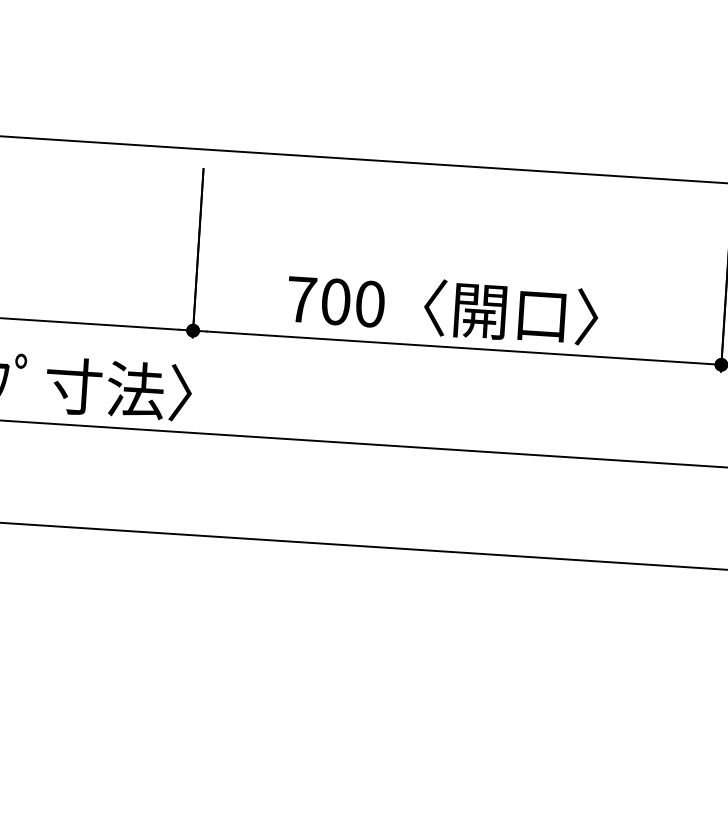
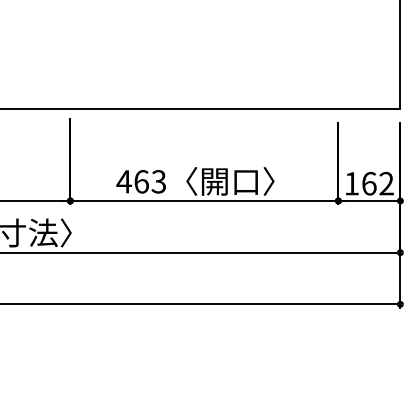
text: (335, 301) -> (141, 181), 700 -> 463

